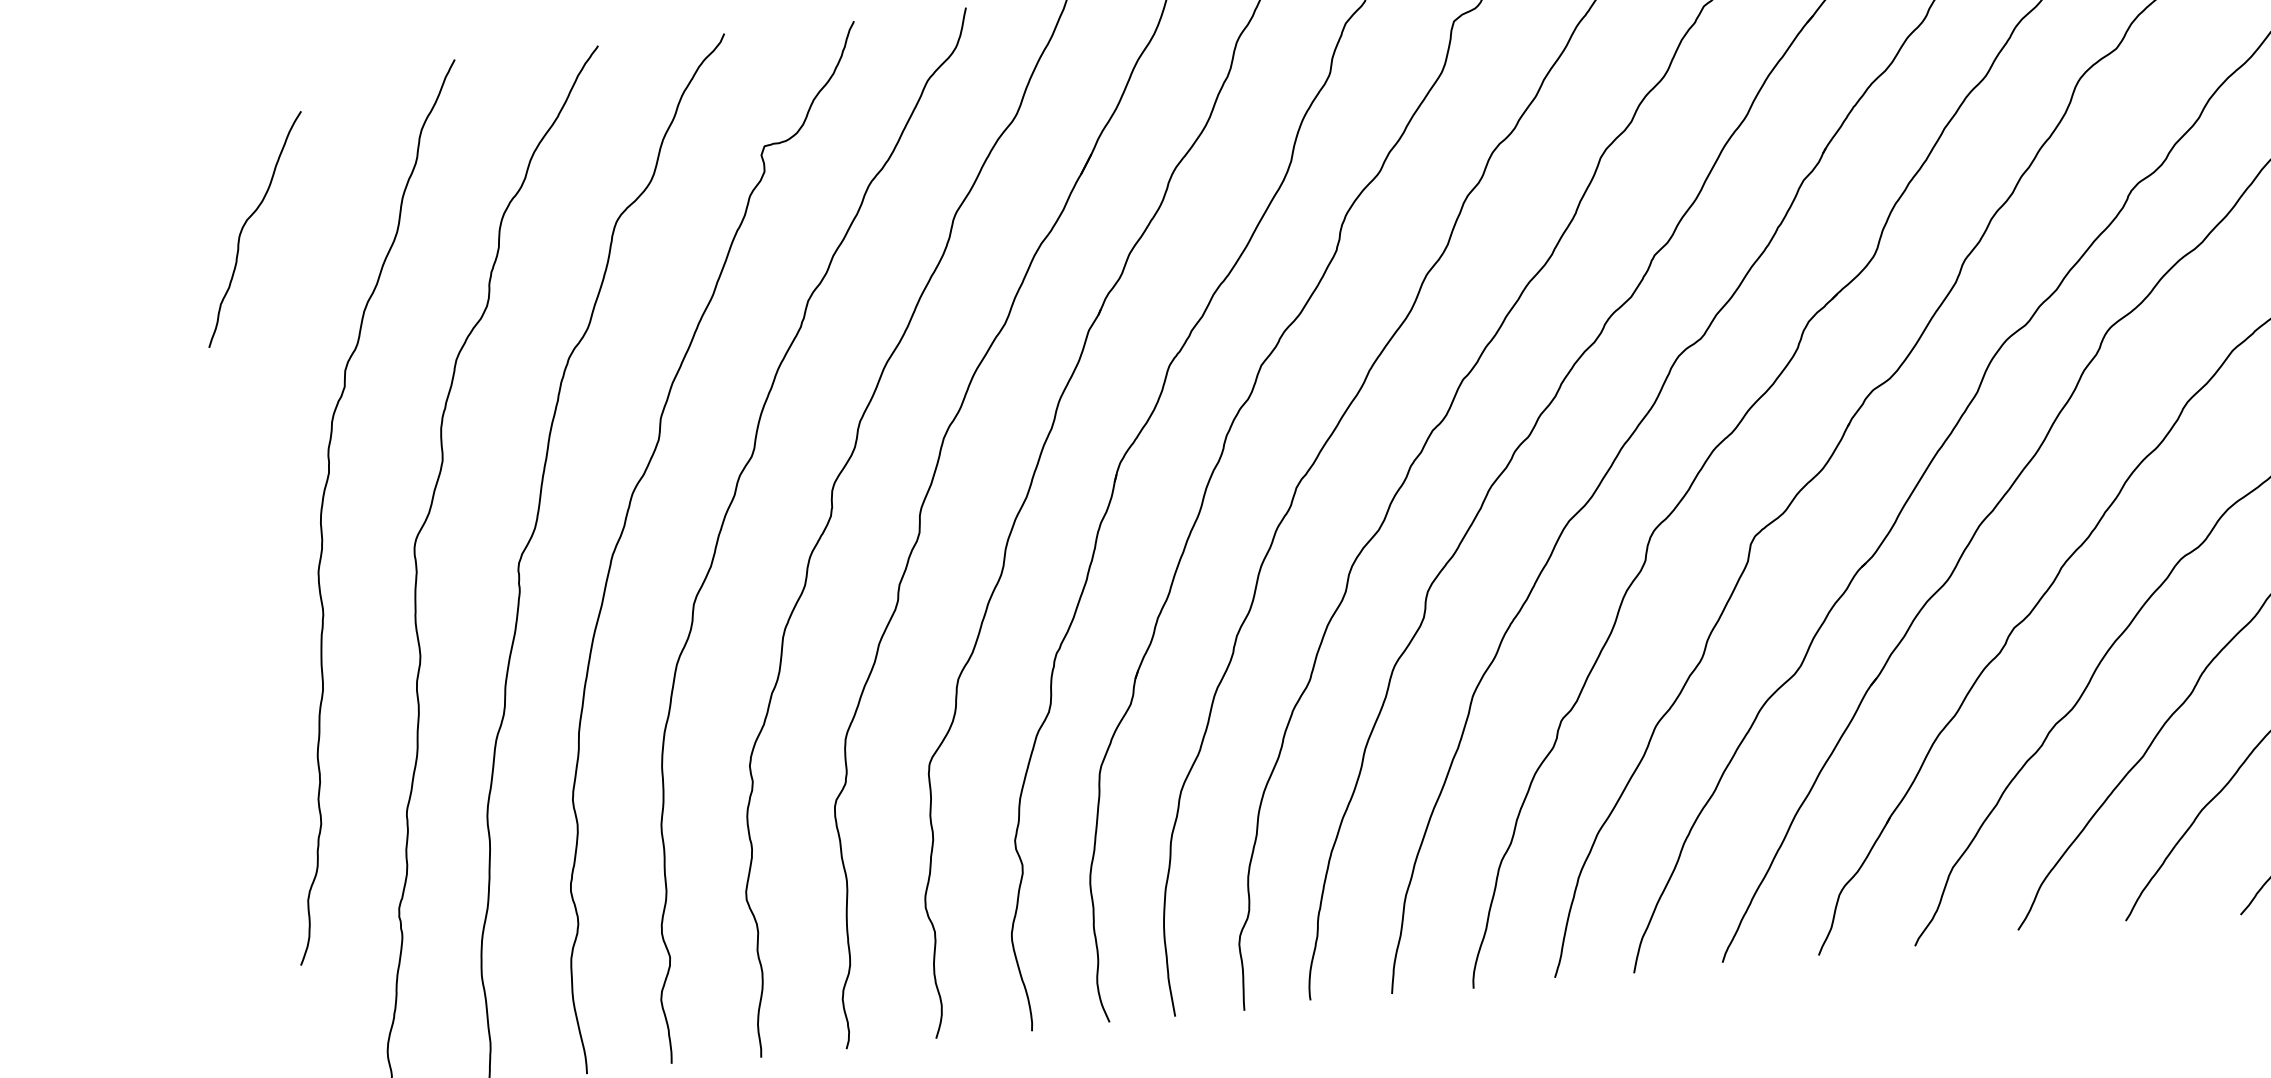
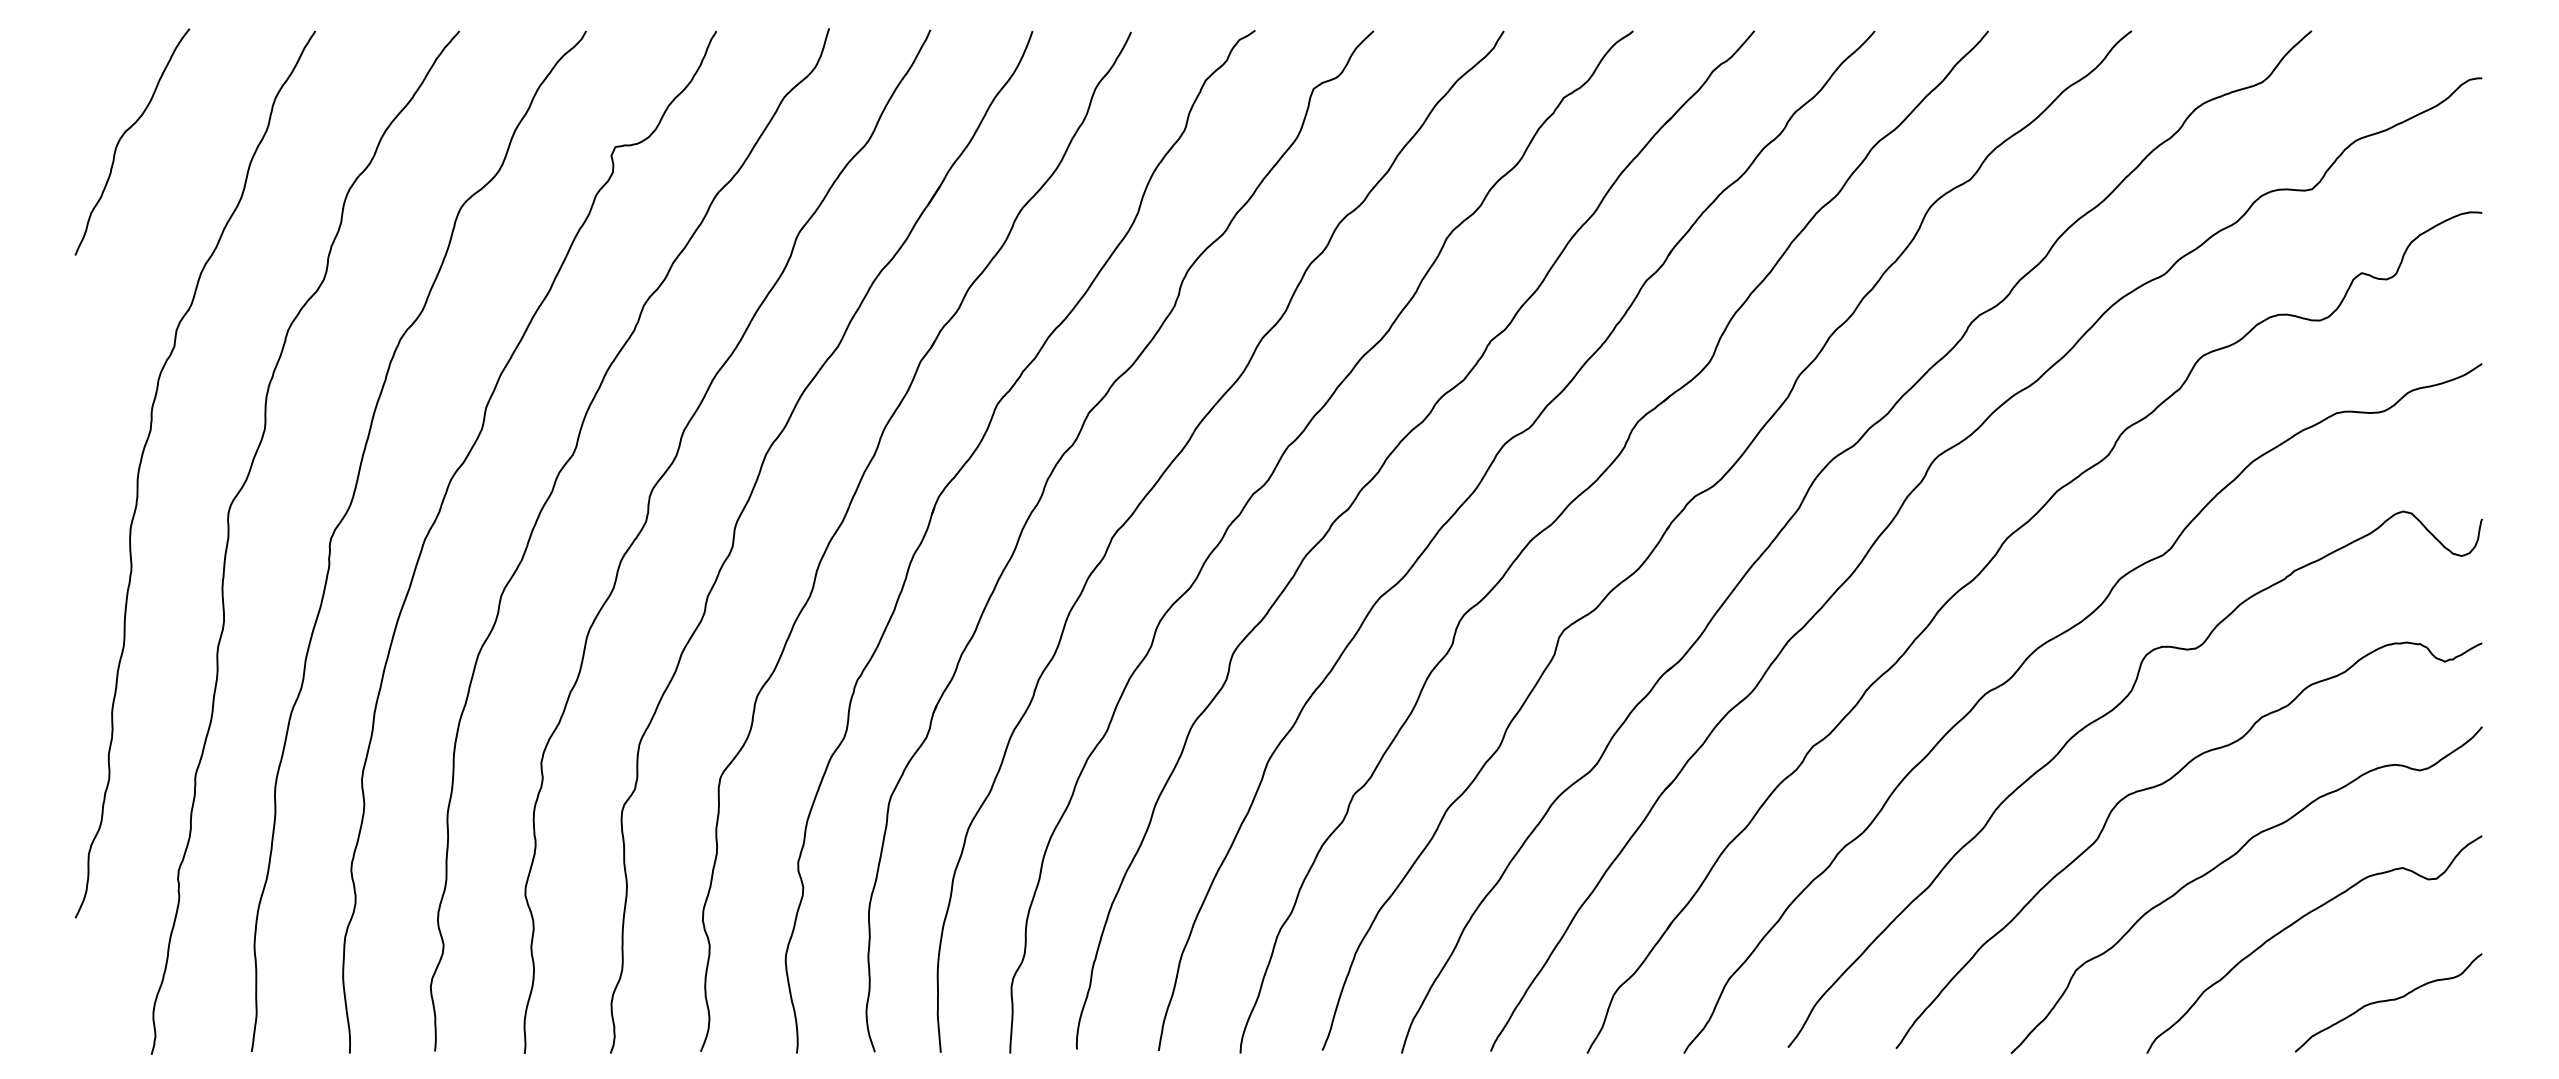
curve: (245, 224) -> (123, 136), moved

